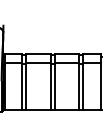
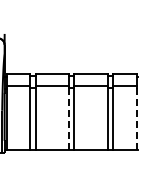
line: (51, 87) -> (69, 119), solid -> dashed
line: (100, 87) -> (136, 119), solid -> dashed

